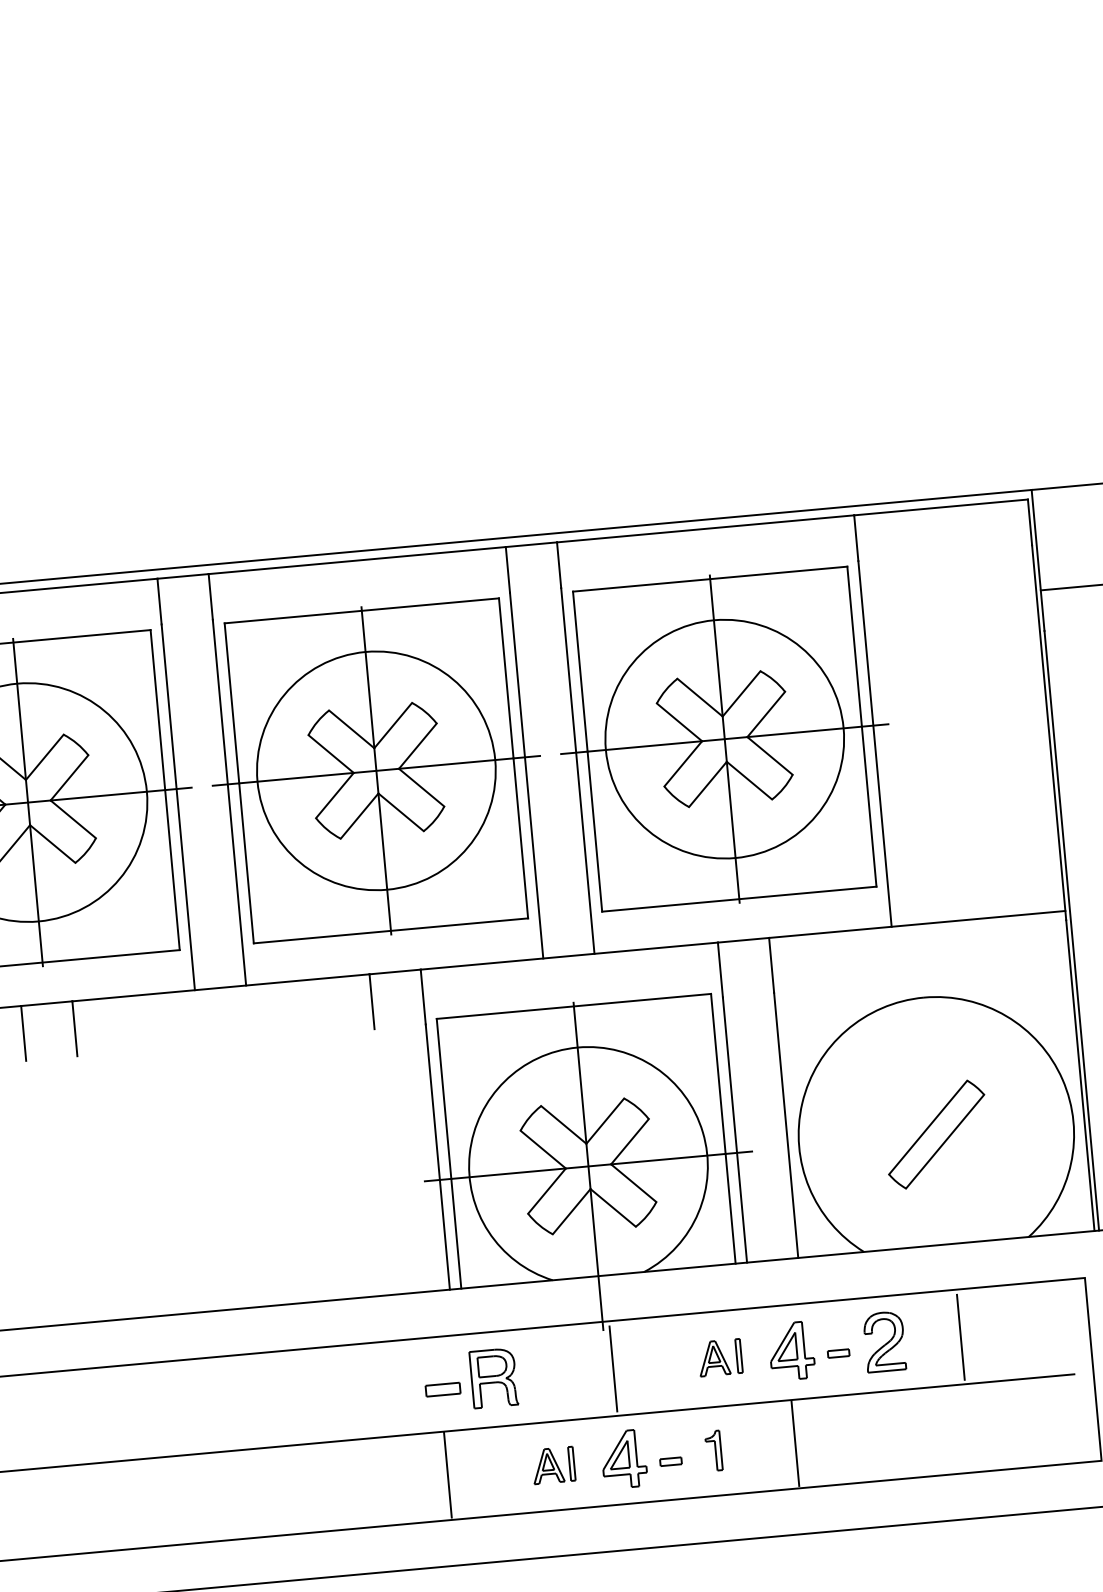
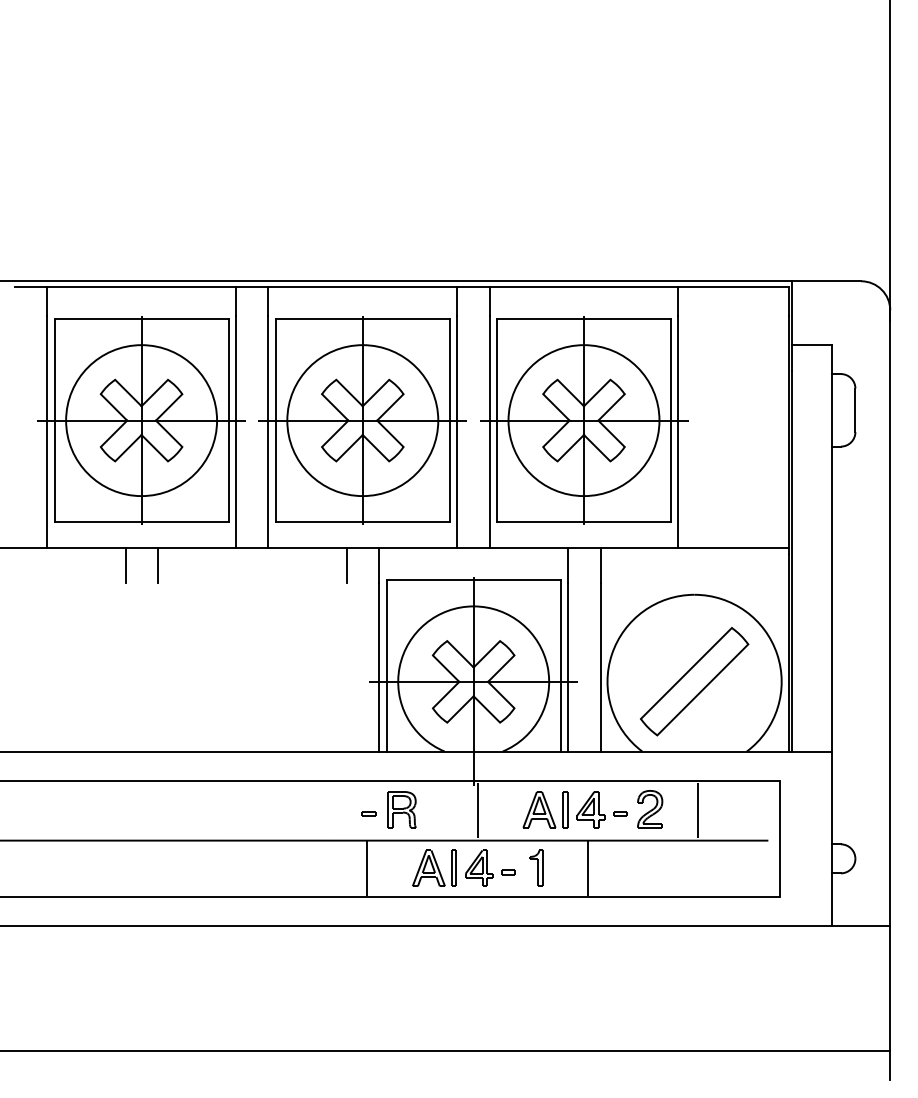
part: (936, 1134) -> (694, 681), size x1.67
part: (719, 1357) -> (545, 809), size x1.67
part: (441, 1388) -> (368, 813), size x0.62
part: (714, 1449) -> (536, 867), size x1.43
part: (553, 1464) -> (434, 867), size x1.67

